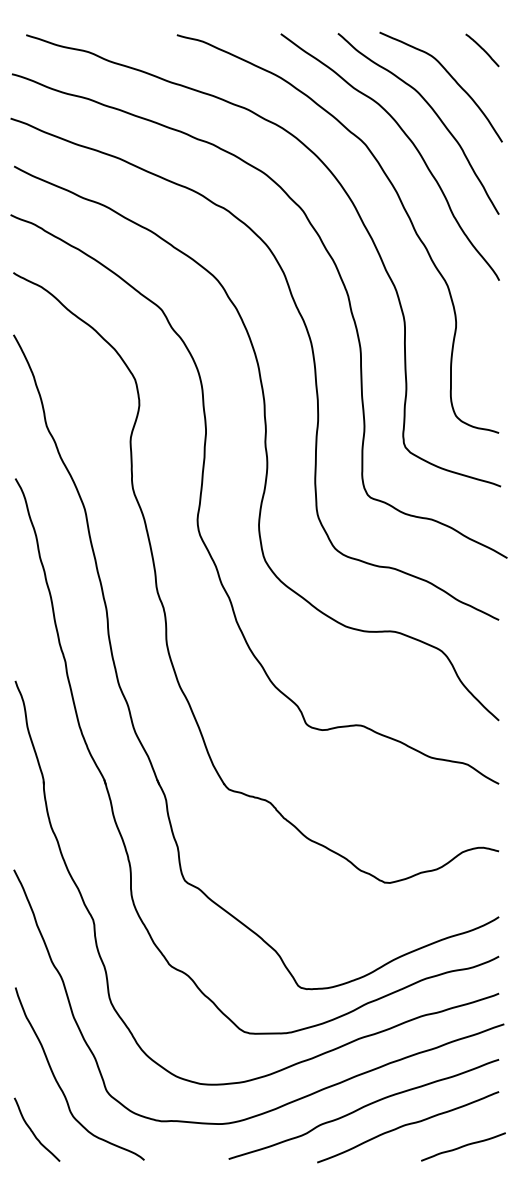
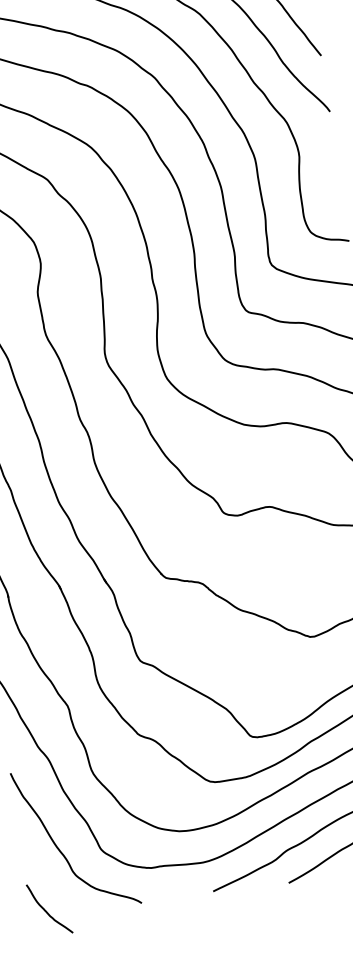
curve: (33, 1131) -> (46, 910), moved

